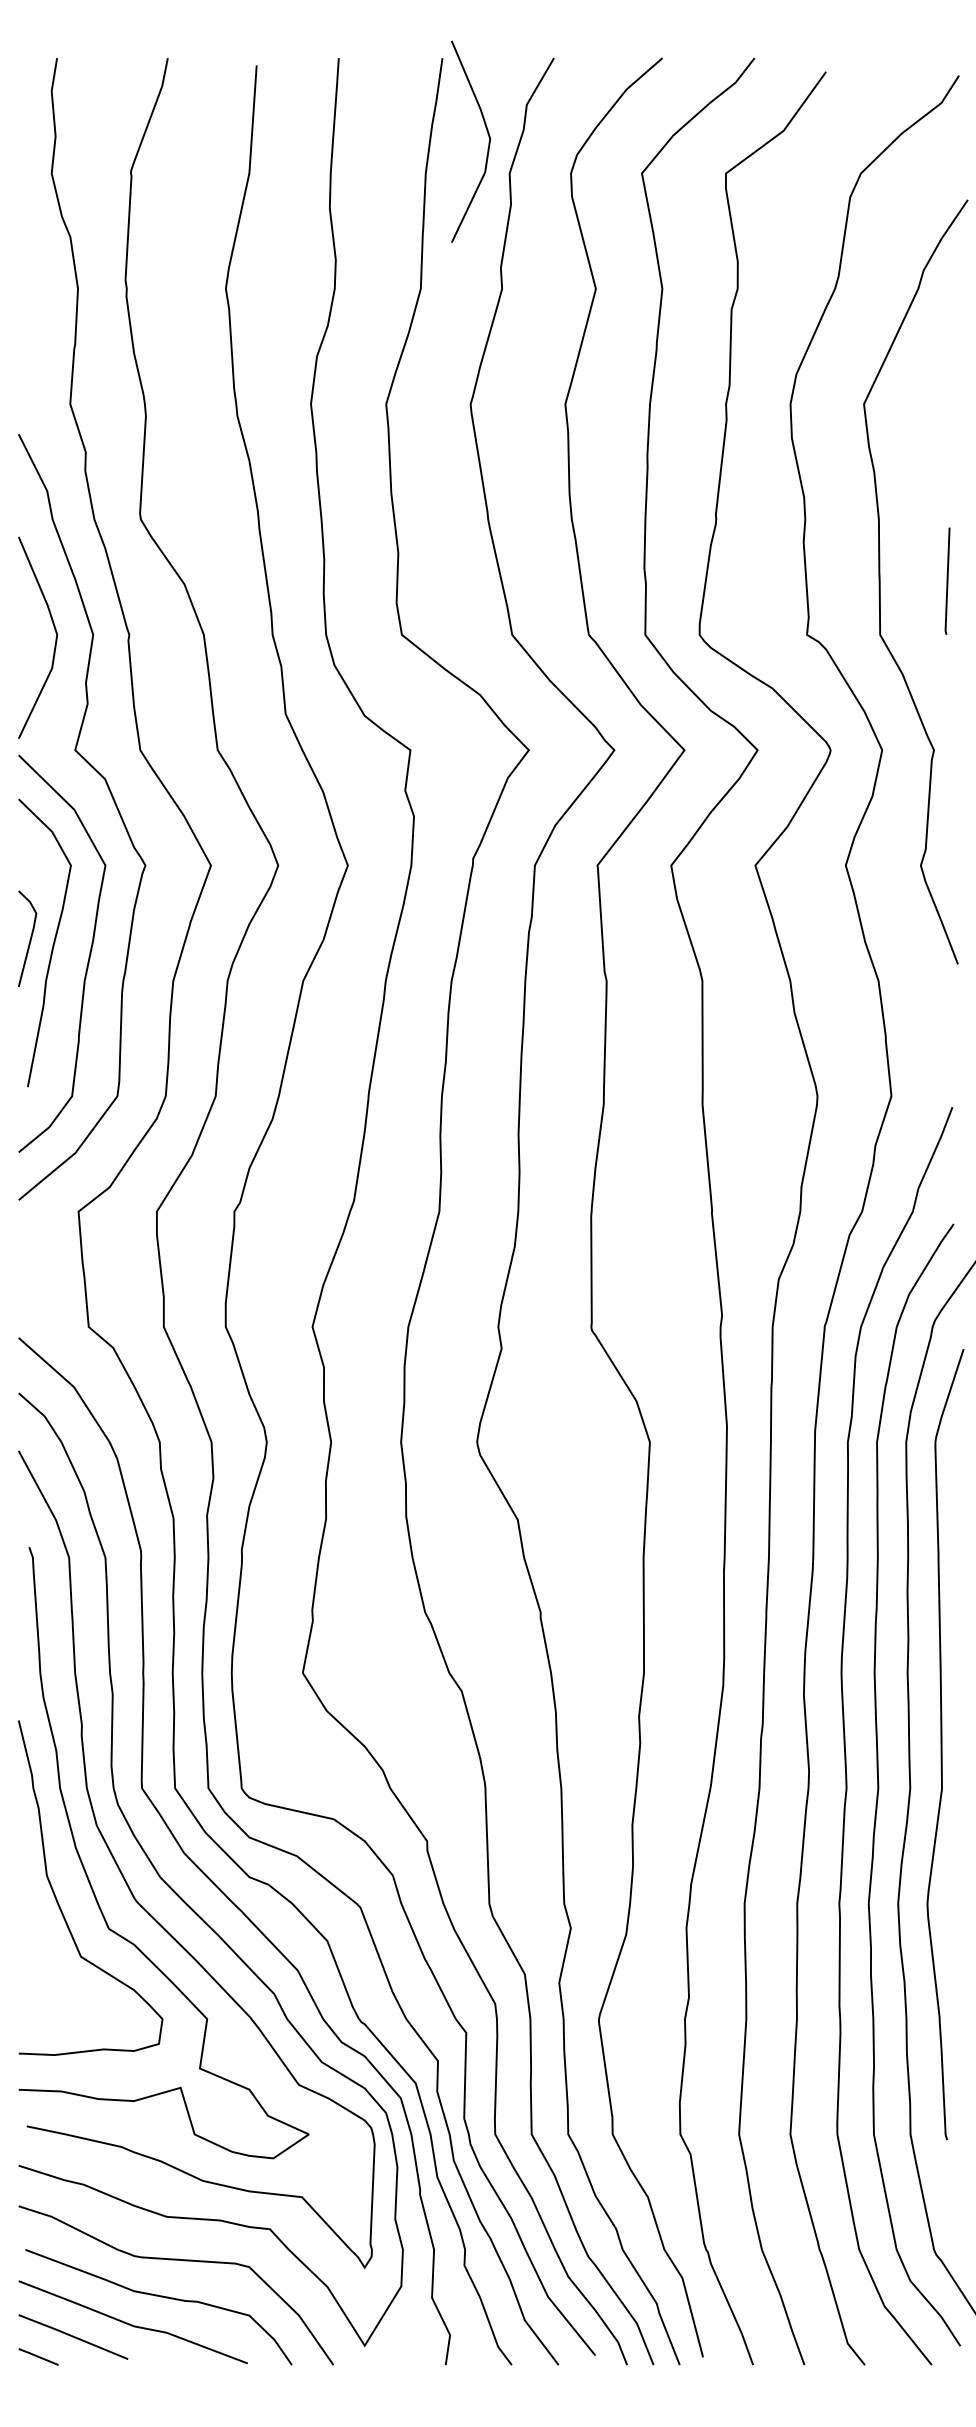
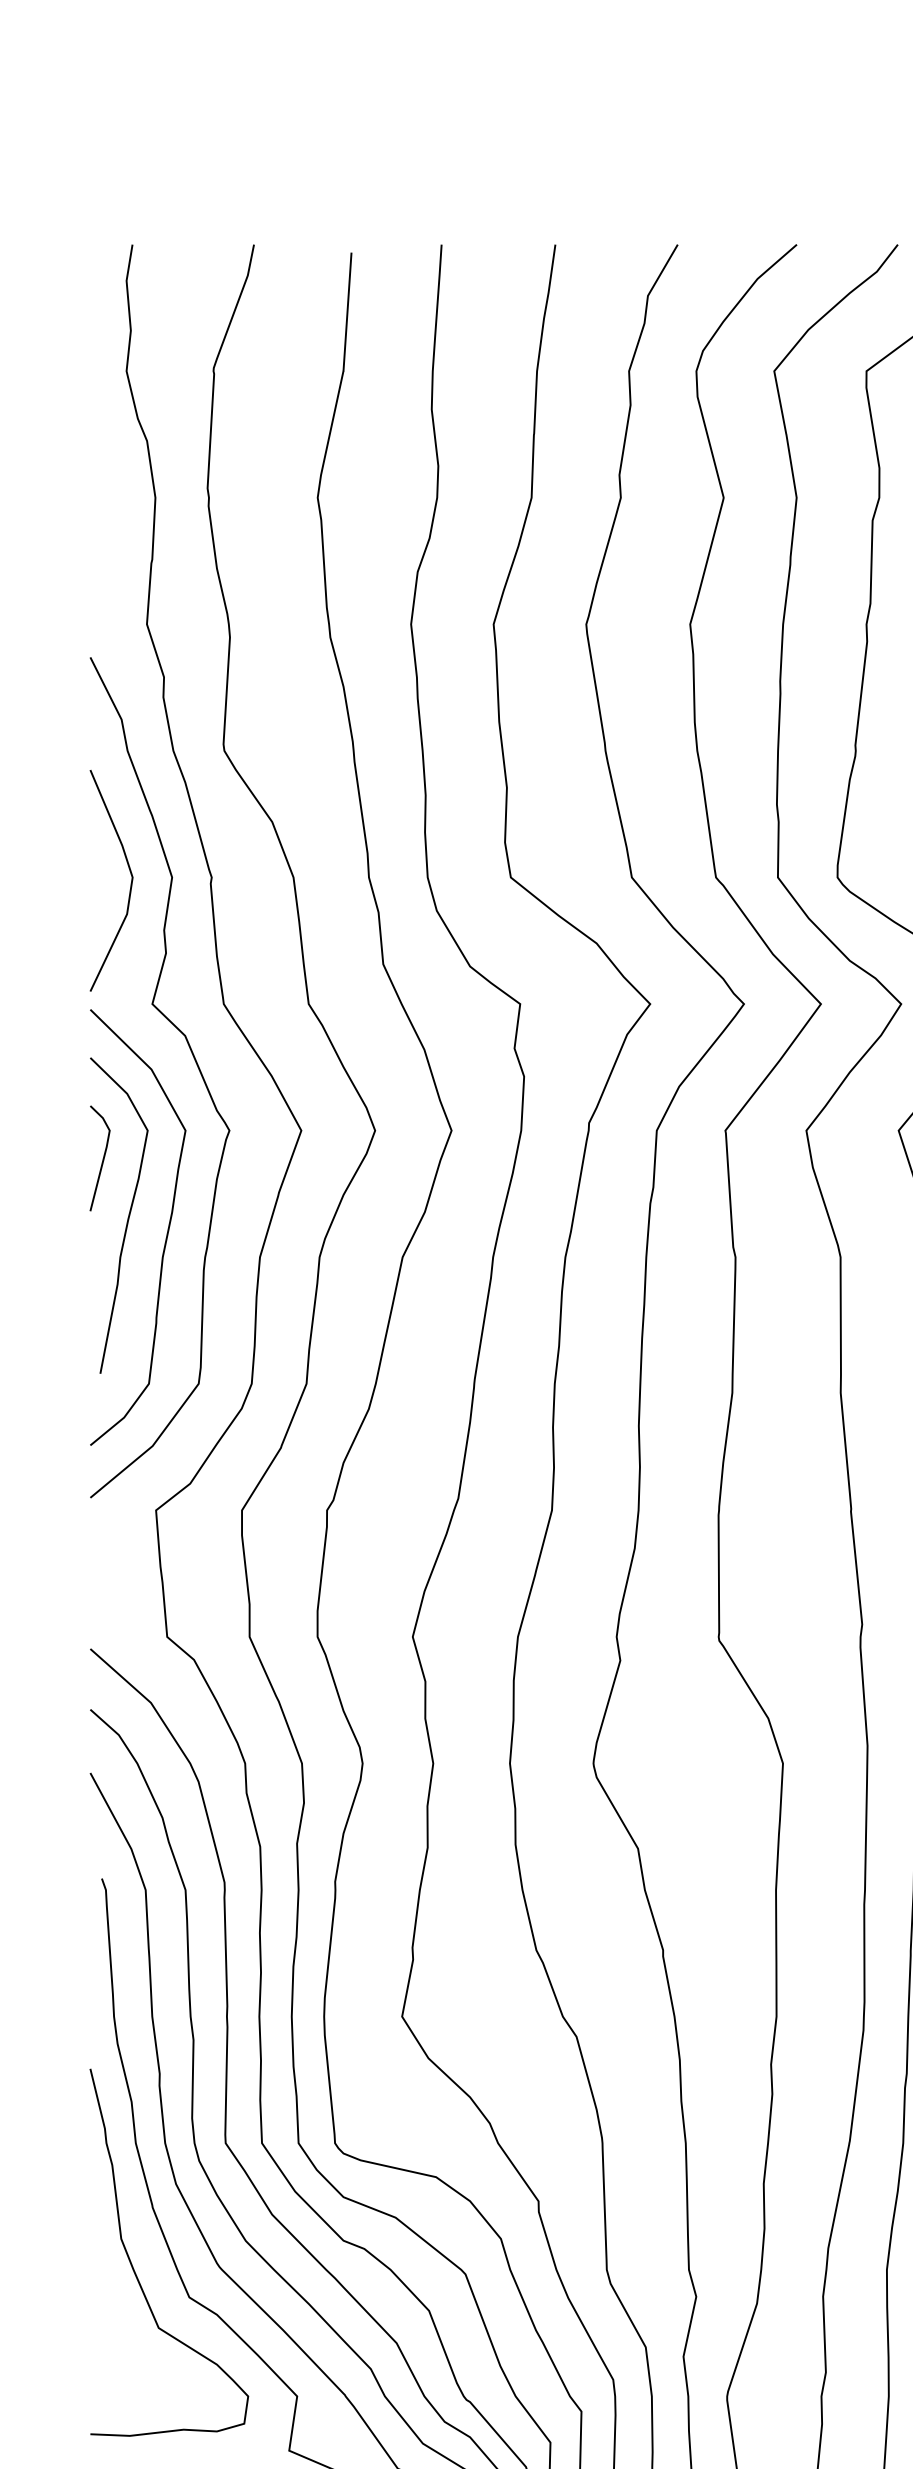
line: (488, 142) -> (605, 337), removed
line: (29, 939) -> (102, 1159), moved

